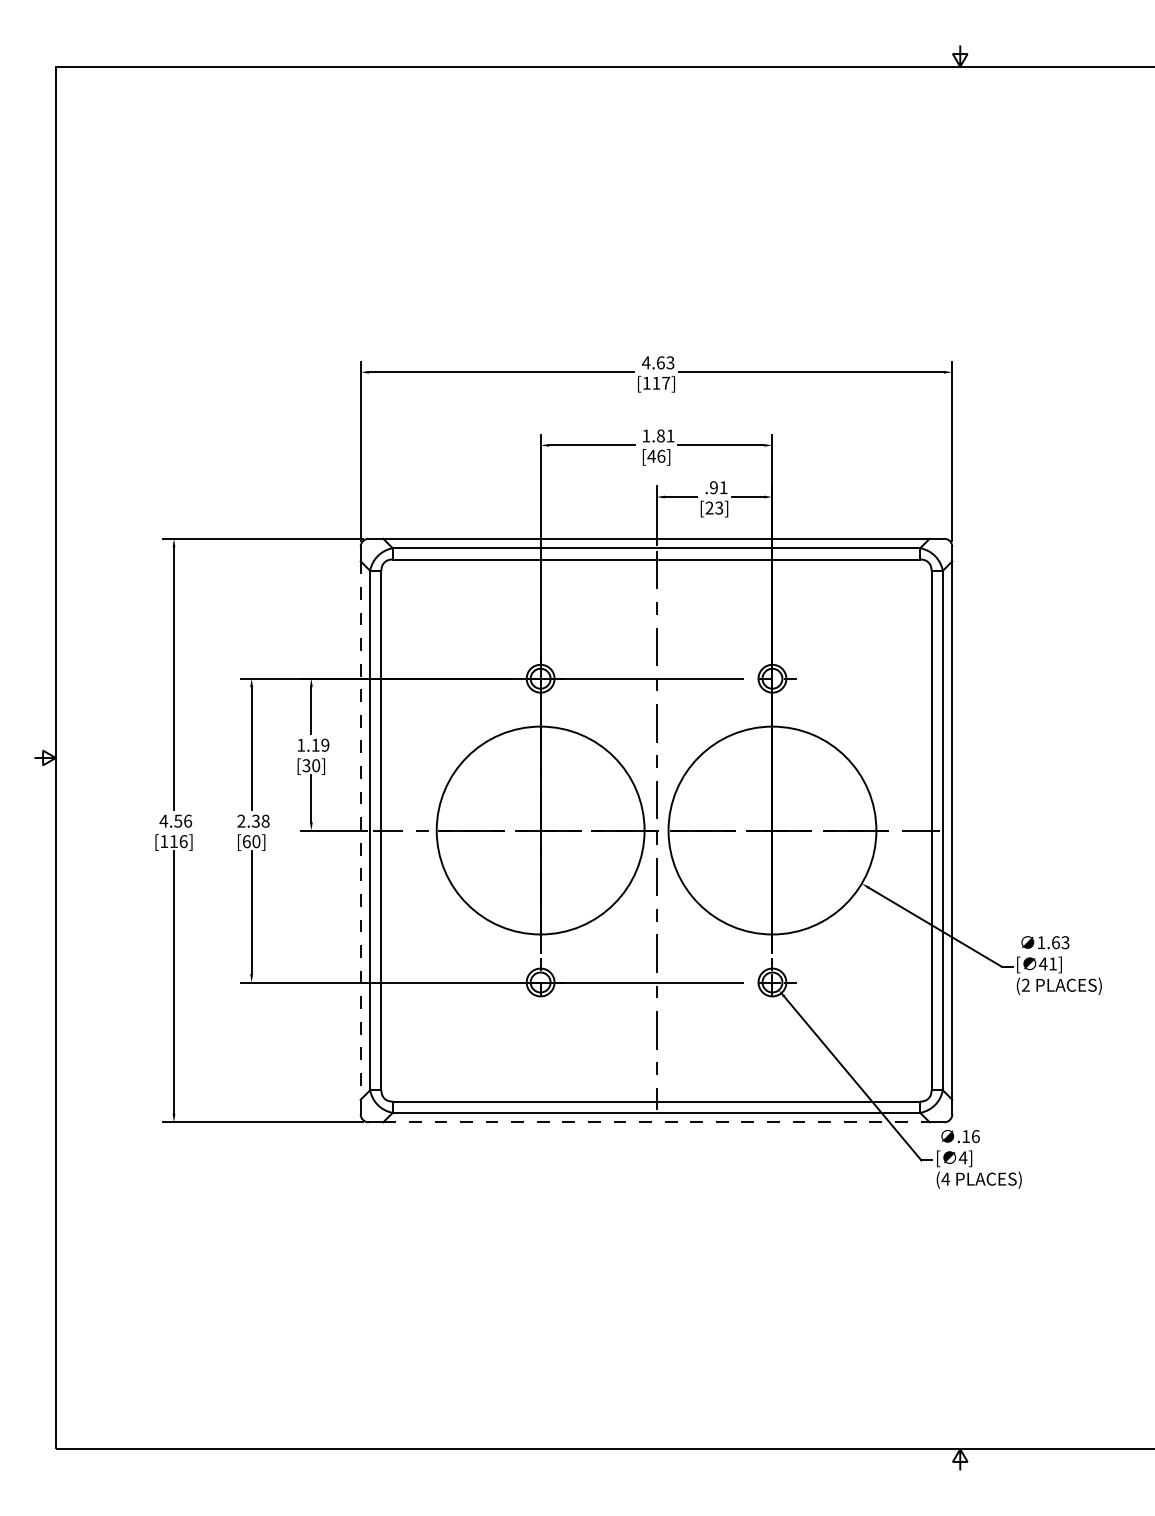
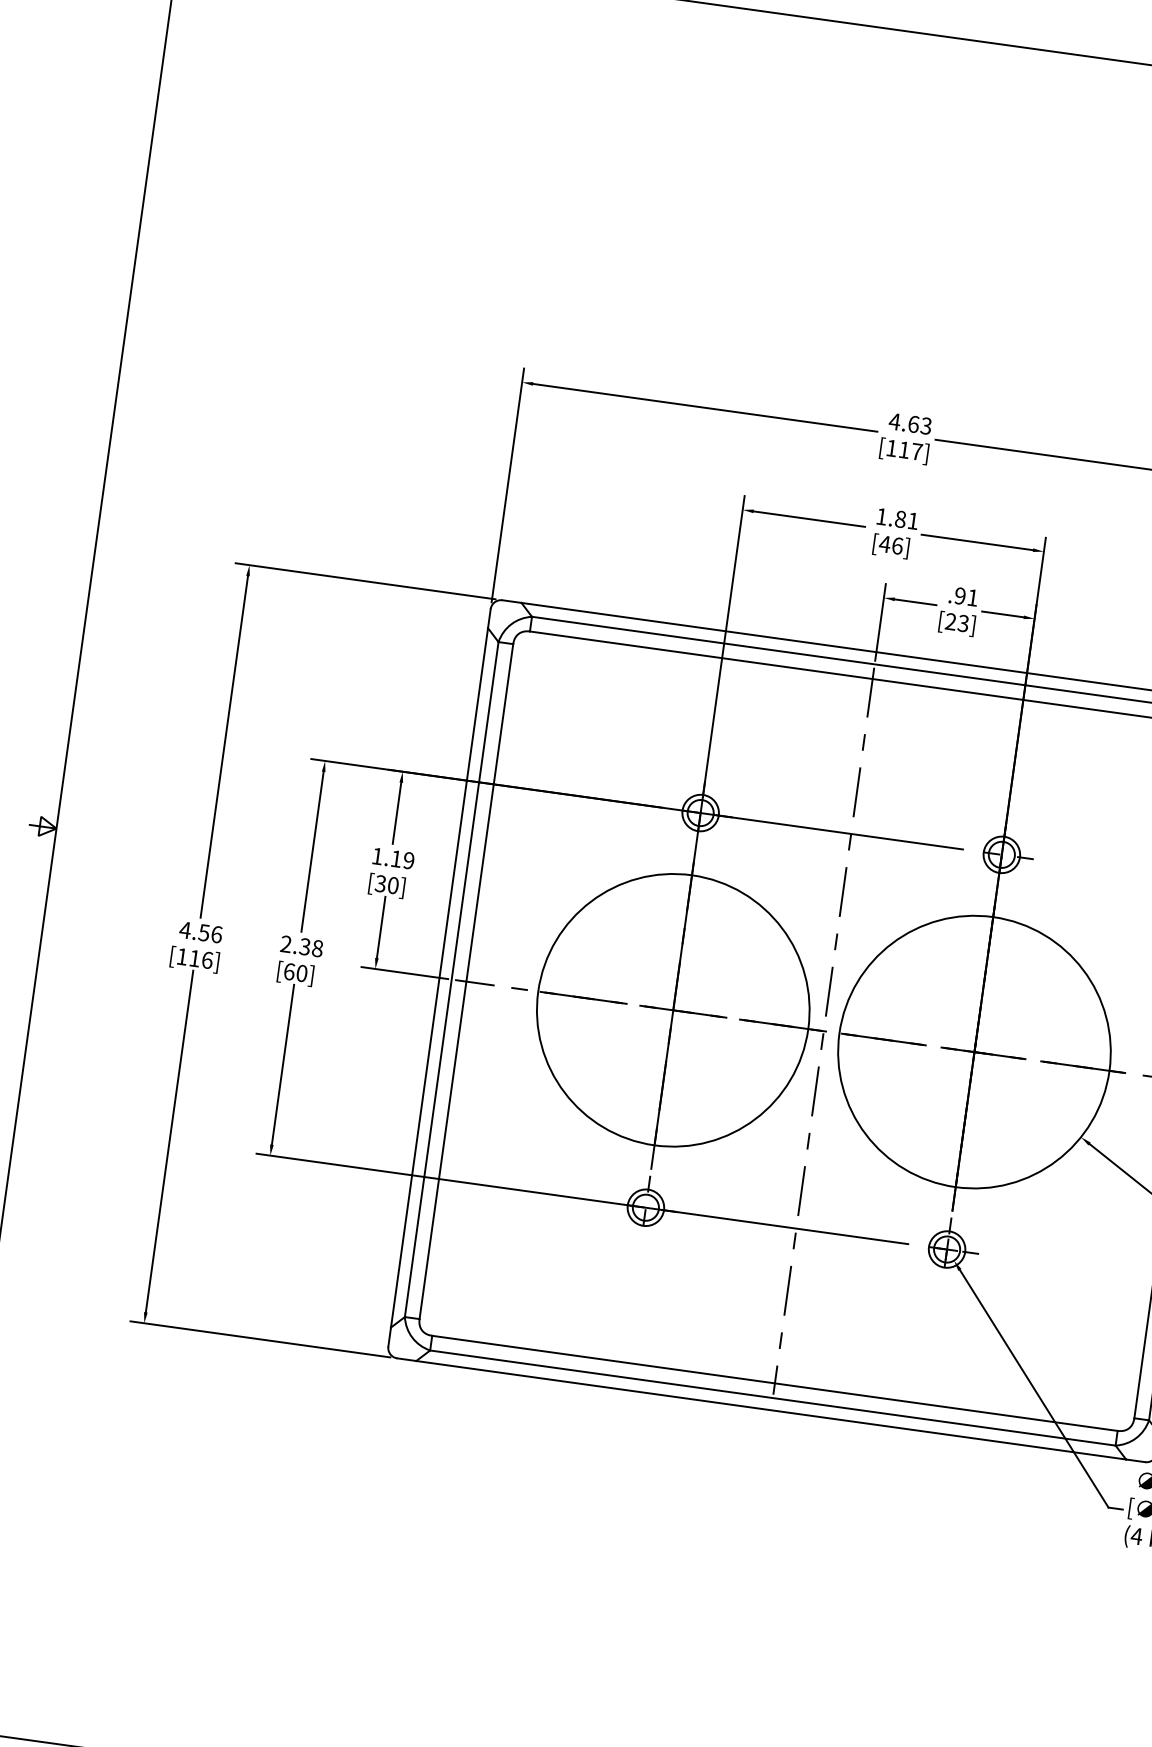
line: (360, 831) -> (439, 979), dashed -> solid
line: (657, 1122) -> (772, 1410), dashed -> solid

